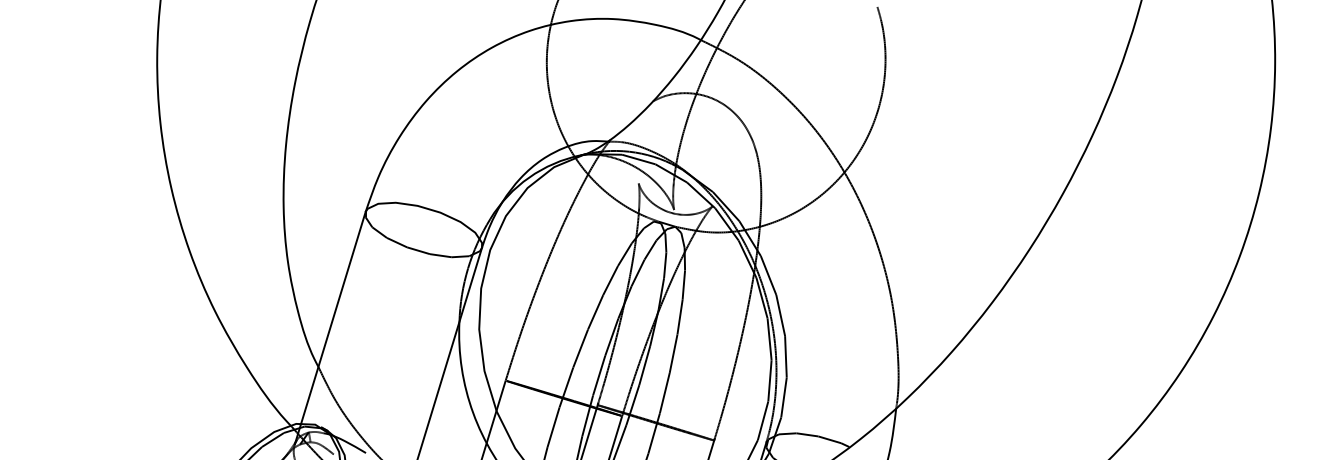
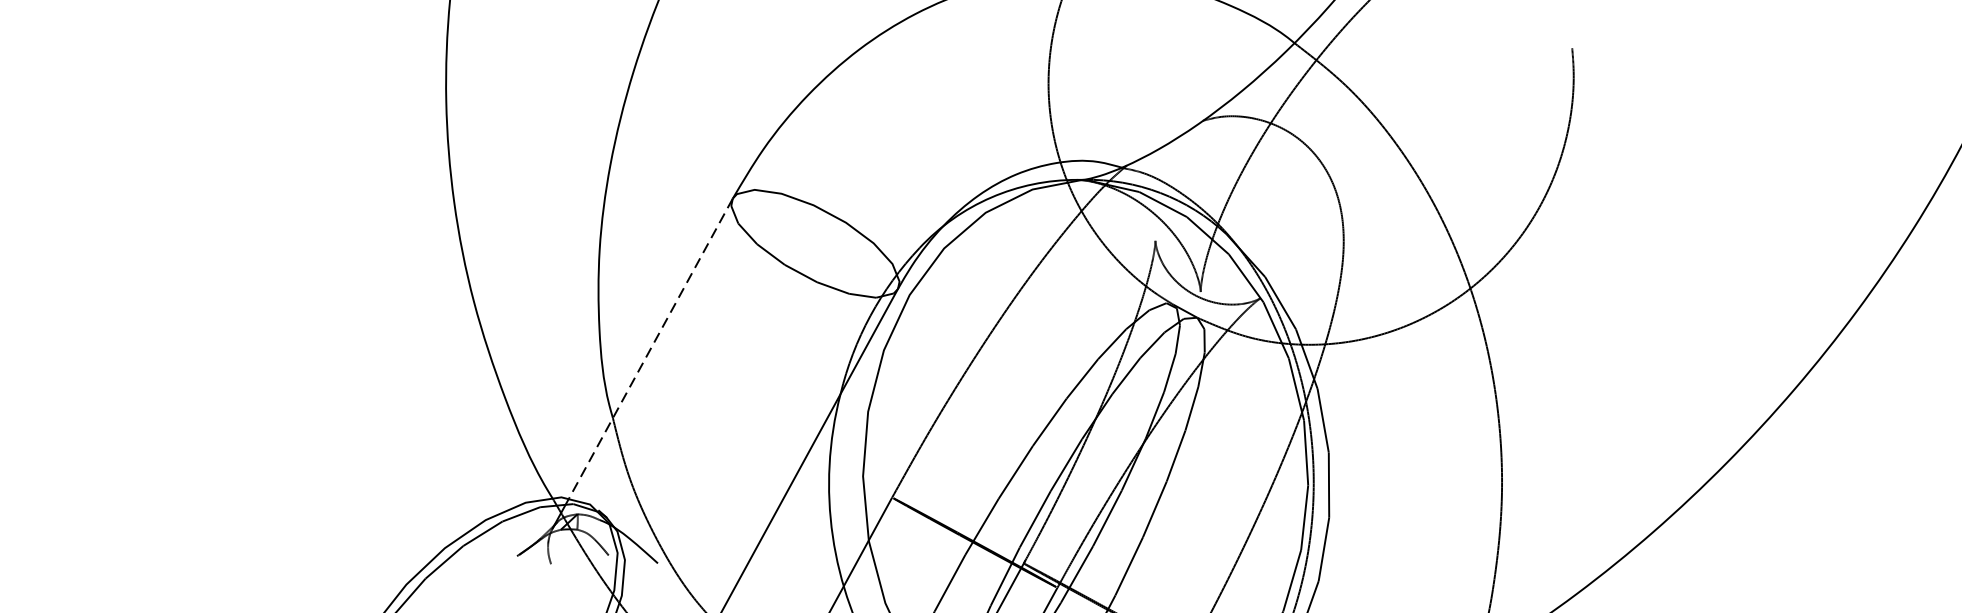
line: (333, 318) -> (650, 349), solid -> dashed

